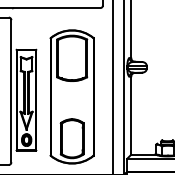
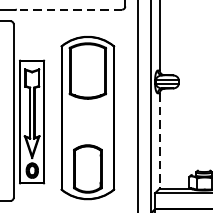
line: (56, 8) -> (68, 10), solid -> dashed
line: (131, 115) -> (160, 140), solid -> dashed

